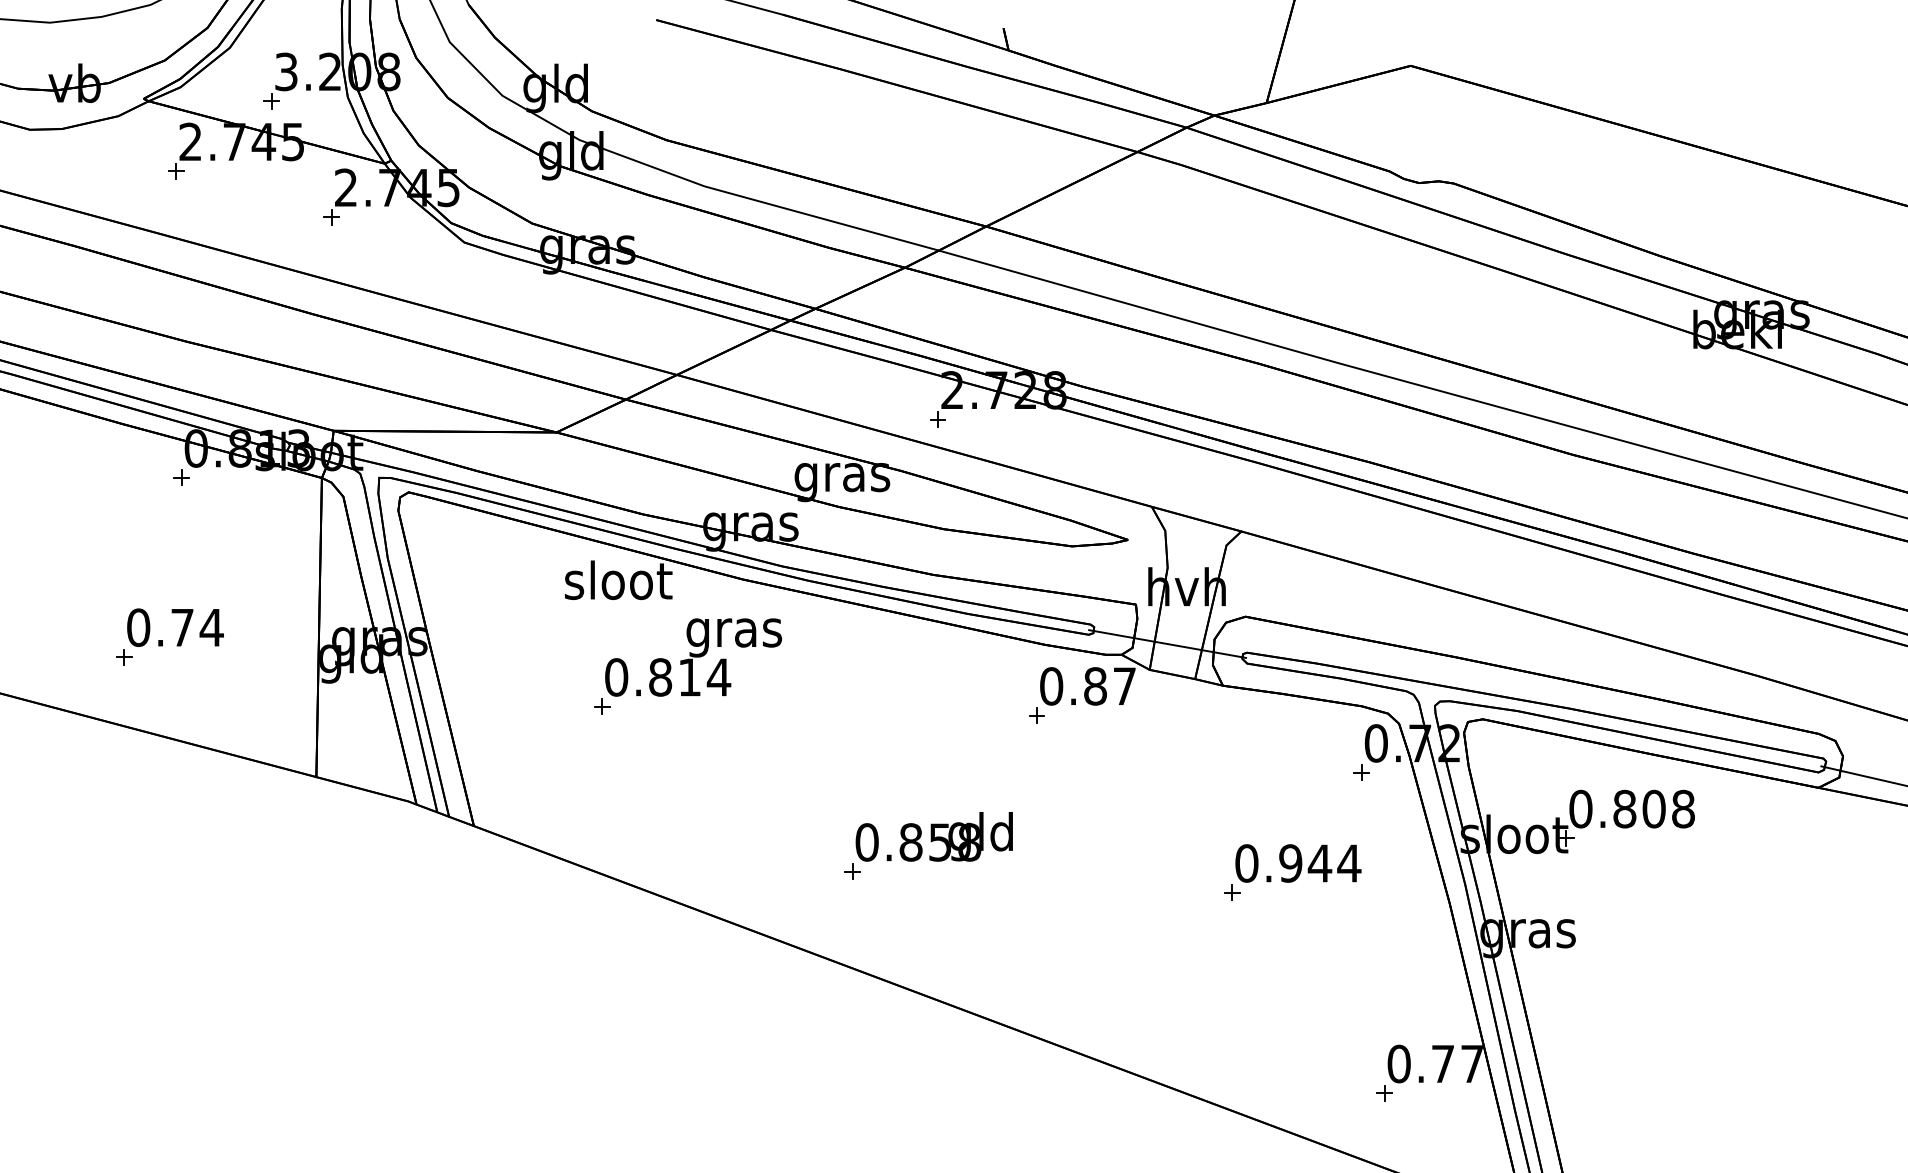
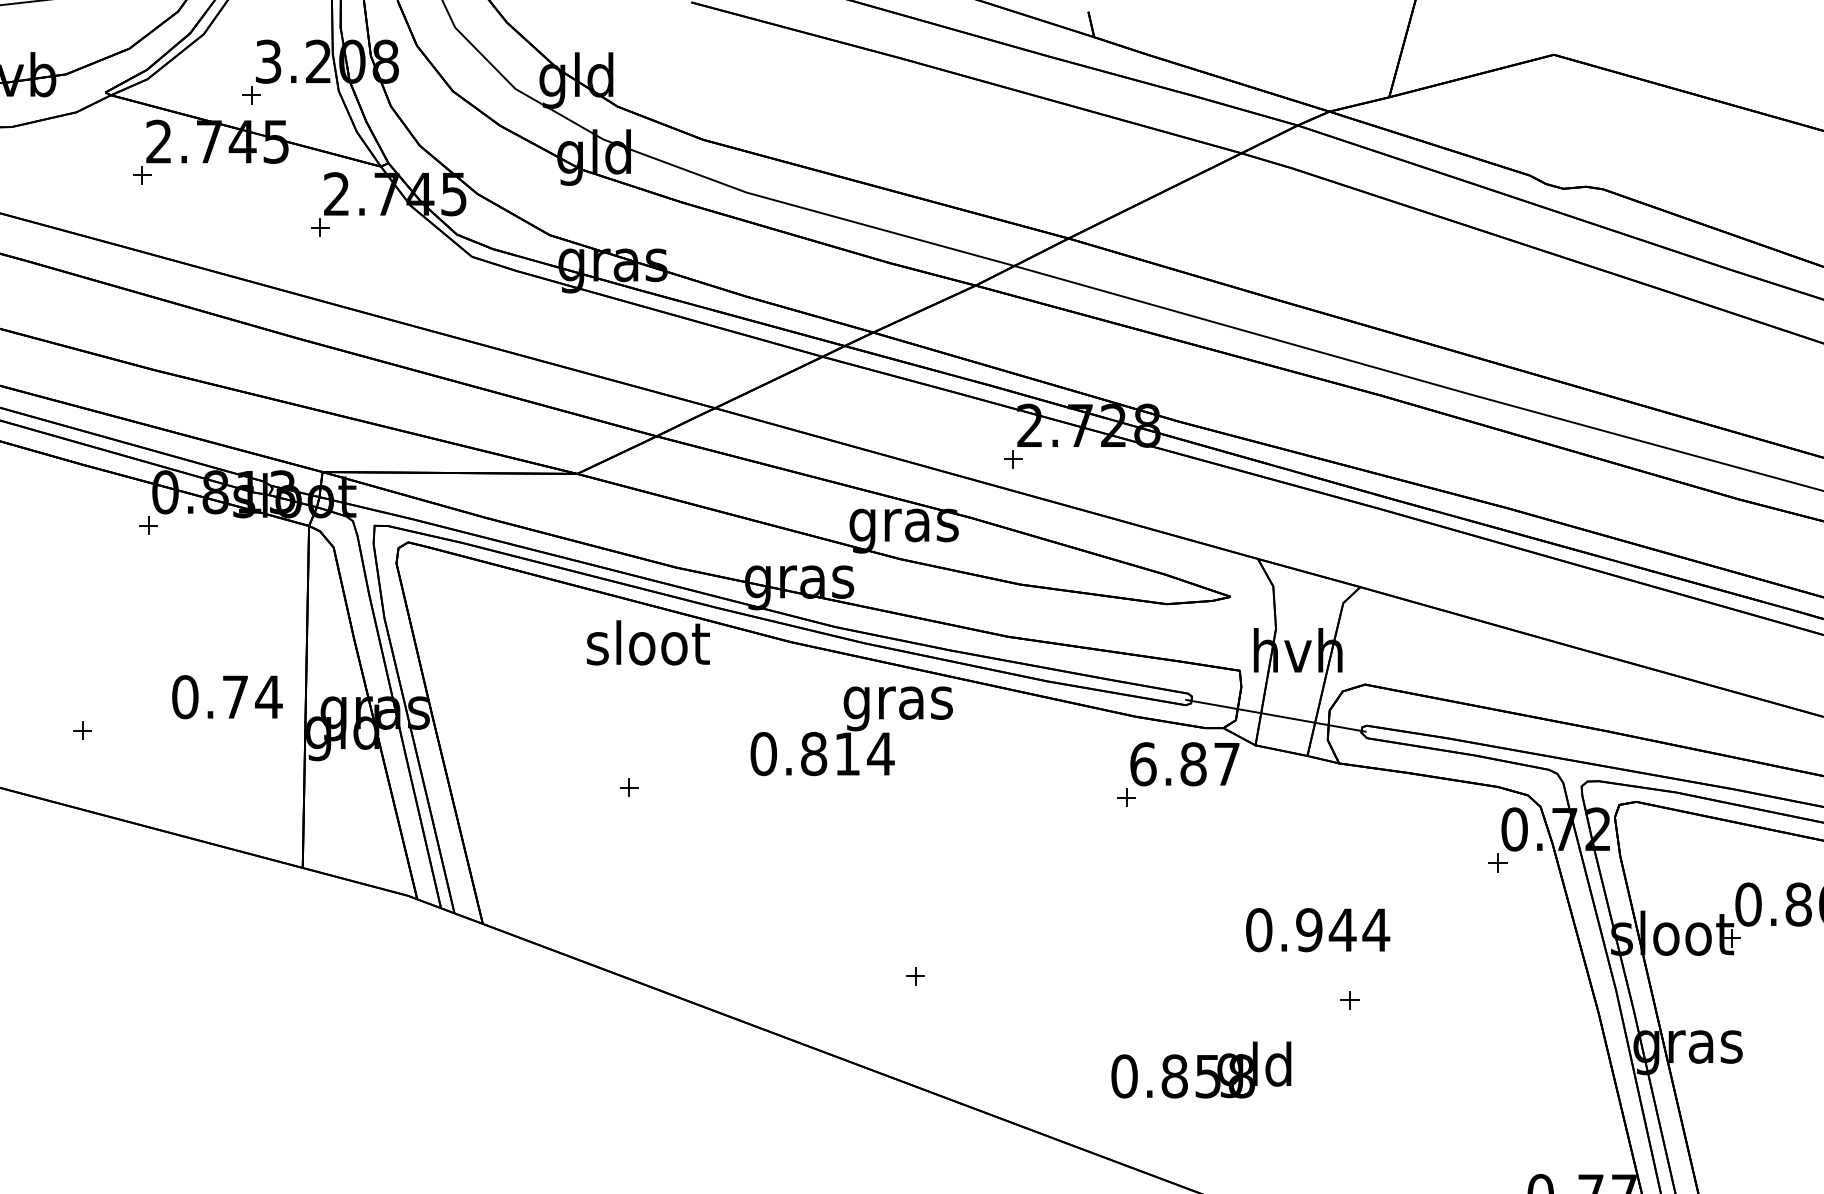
text: (175, 627) -> (227, 696), moved
text: (693, 657) -> (851, 731), moved
text: (1051, 686) -> (1143, 764), 0.87 -> 6.87
text: (933, 836) -> (1200, 1069), moved
text: (1298, 863) -> (1318, 930), moved

